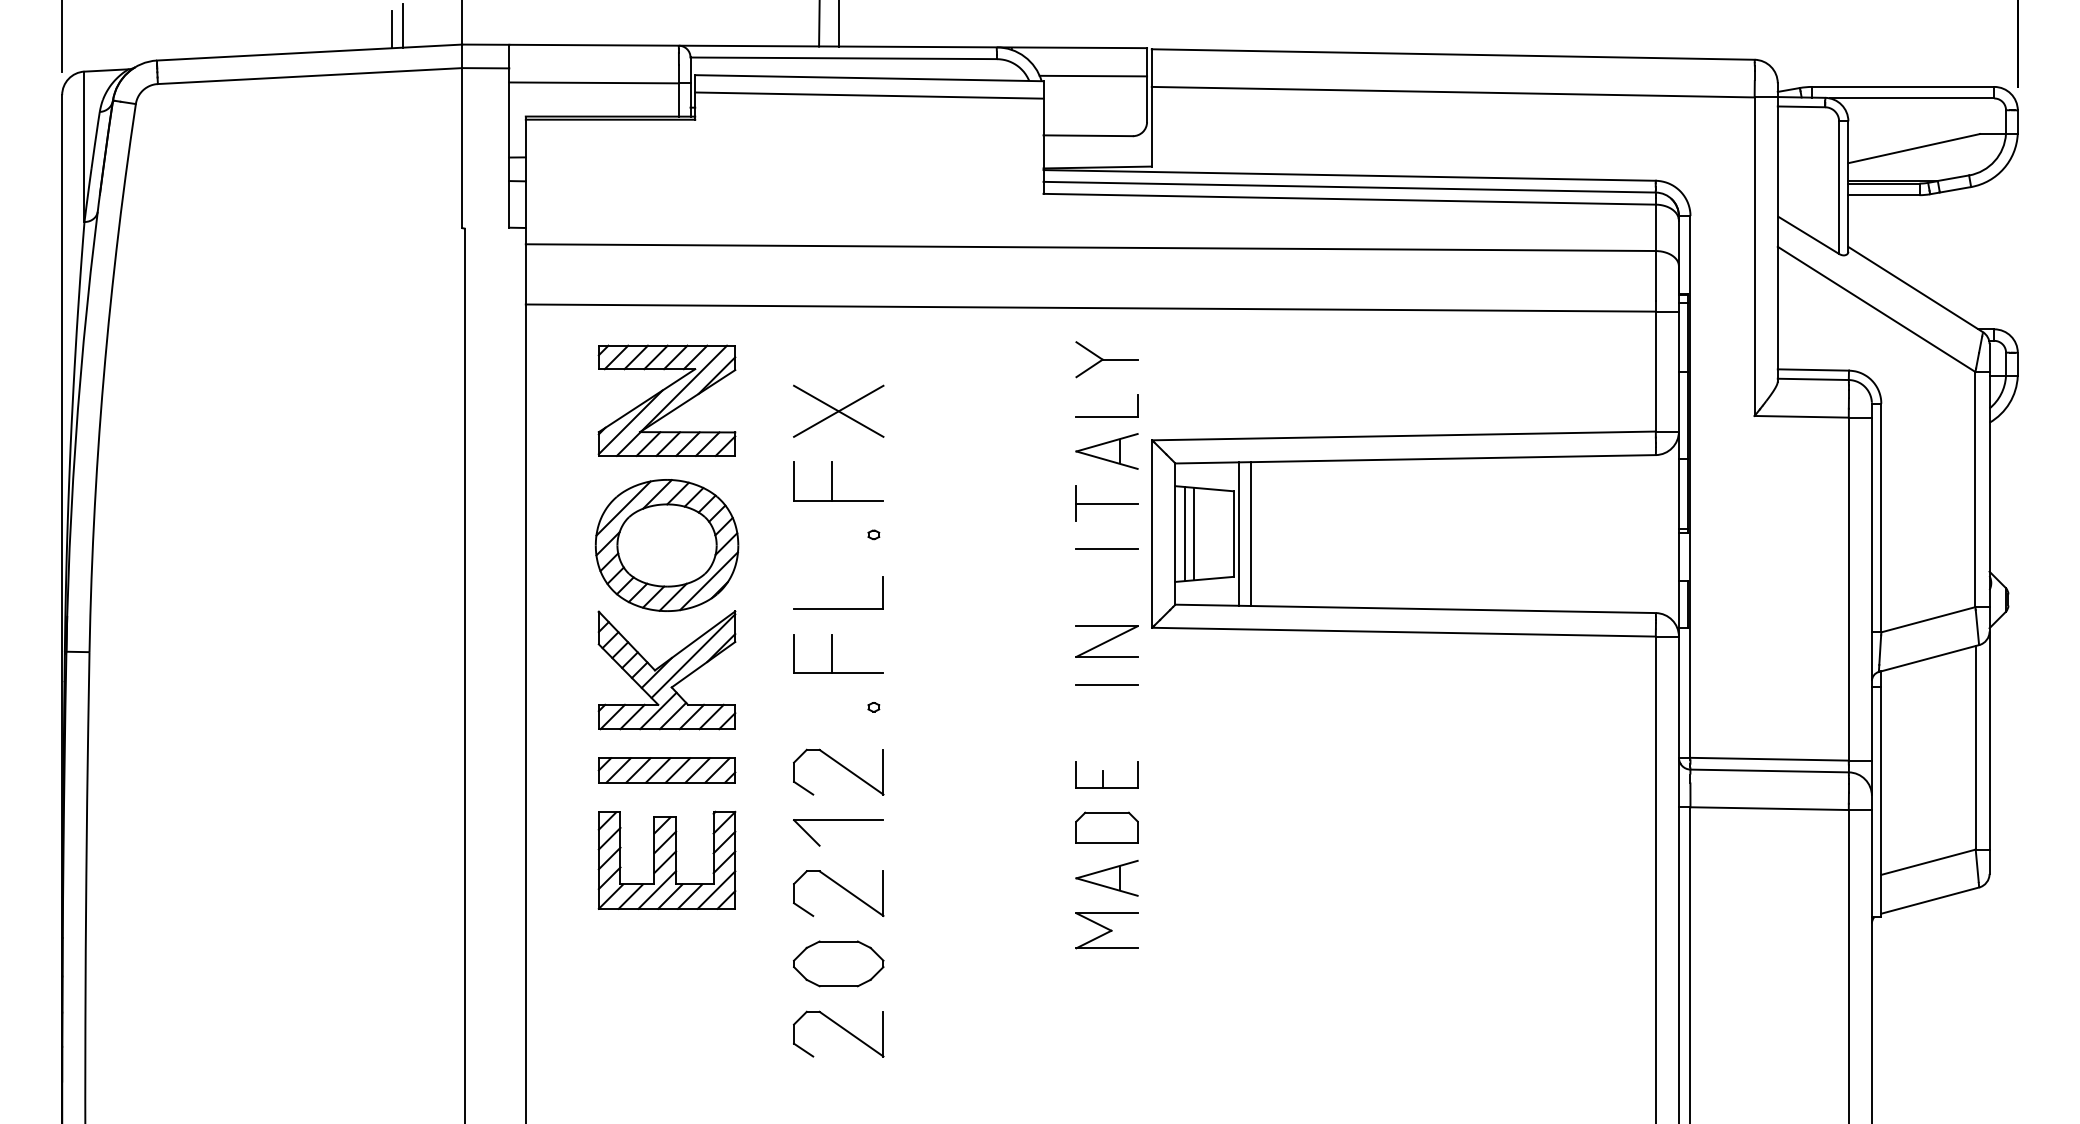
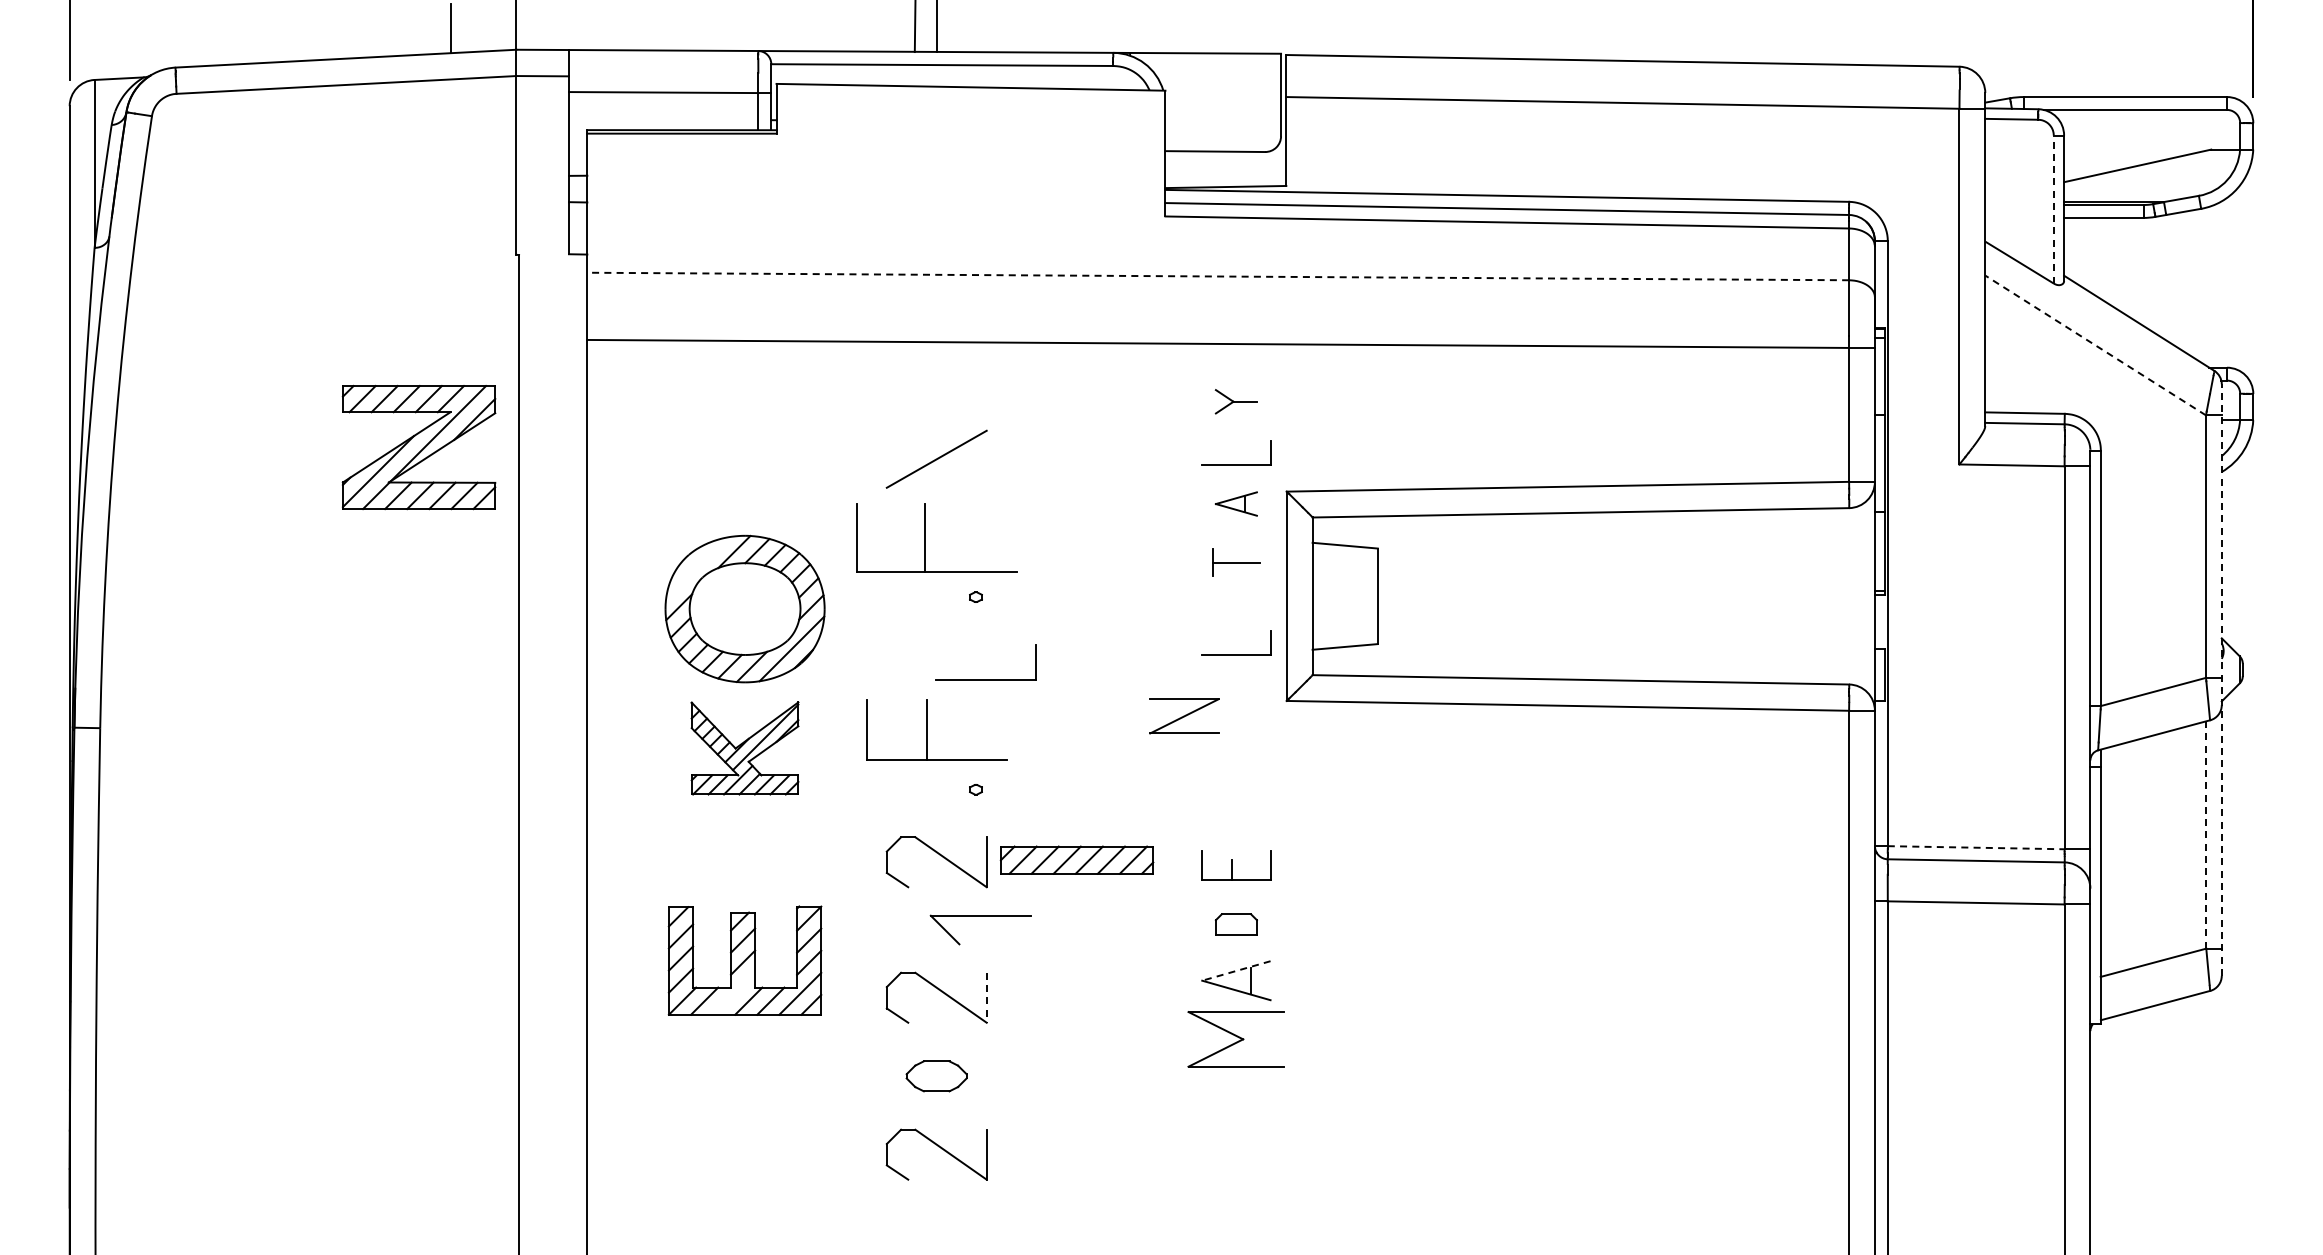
line: (391, 29) -> (437, 32), removed
line: (1093, 75) -> (1221, 84), removed
line: (868, 95) -> (970, 106), removed
line: (1838, 187) -> (2053, 209), solid -> dashed
line: (1091, 247) -> (1218, 276), solid -> dashed
line: (1876, 309) -> (2095, 345), solid -> dashed
part: (1107, 359) -> (1236, 401), size x0.6
part: (666, 400) -> (418, 447), moved
line: (838, 410) -> (936, 458), removed
part: (1107, 450) -> (1236, 503), size x0.6
part: (838, 481) -> (936, 537), size x1.6
part: (1107, 503) -> (1236, 562), size x0.7
line: (623, 508) -> (696, 567), removed
line: (1185, 533) -> (1323, 595), removed
line: (1194, 533) -> (1333, 595), removed
line: (1238, 534) -> (1383, 596), removed
line: (1250, 534) -> (1396, 596), removed
line: (1107, 549) -> (1236, 613), removed
part: (1107, 586) -> (1236, 654), added
part: (838, 608) -> (985, 679), moved
line: (1989, 609) -> (2221, 680), solid -> dashed
part: (1107, 641) -> (1184, 716), moved
part: (838, 654) -> (936, 730), size x1.4
part: (666, 670) -> (744, 748), size x0.7
line: (1107, 684) -> (1236, 764), removed
line: (1975, 748) -> (2206, 835), solid -> dashed
line: (1769, 759) -> (1976, 847), solid -> dashed
part: (666, 769) -> (1076, 859), moved
part: (838, 820) -> (980, 916), moved
part: (1107, 827) -> (1236, 924), size x0.6
line: (1107, 869) -> (1236, 970), solid -> dashed
line: (657, 889) -> (734, 993), removed
line: (883, 893) -> (986, 997), solid -> dashed
part: (1107, 930) -> (1236, 1038), size x1.4
part: (838, 964) -> (936, 1076), size x0.6

